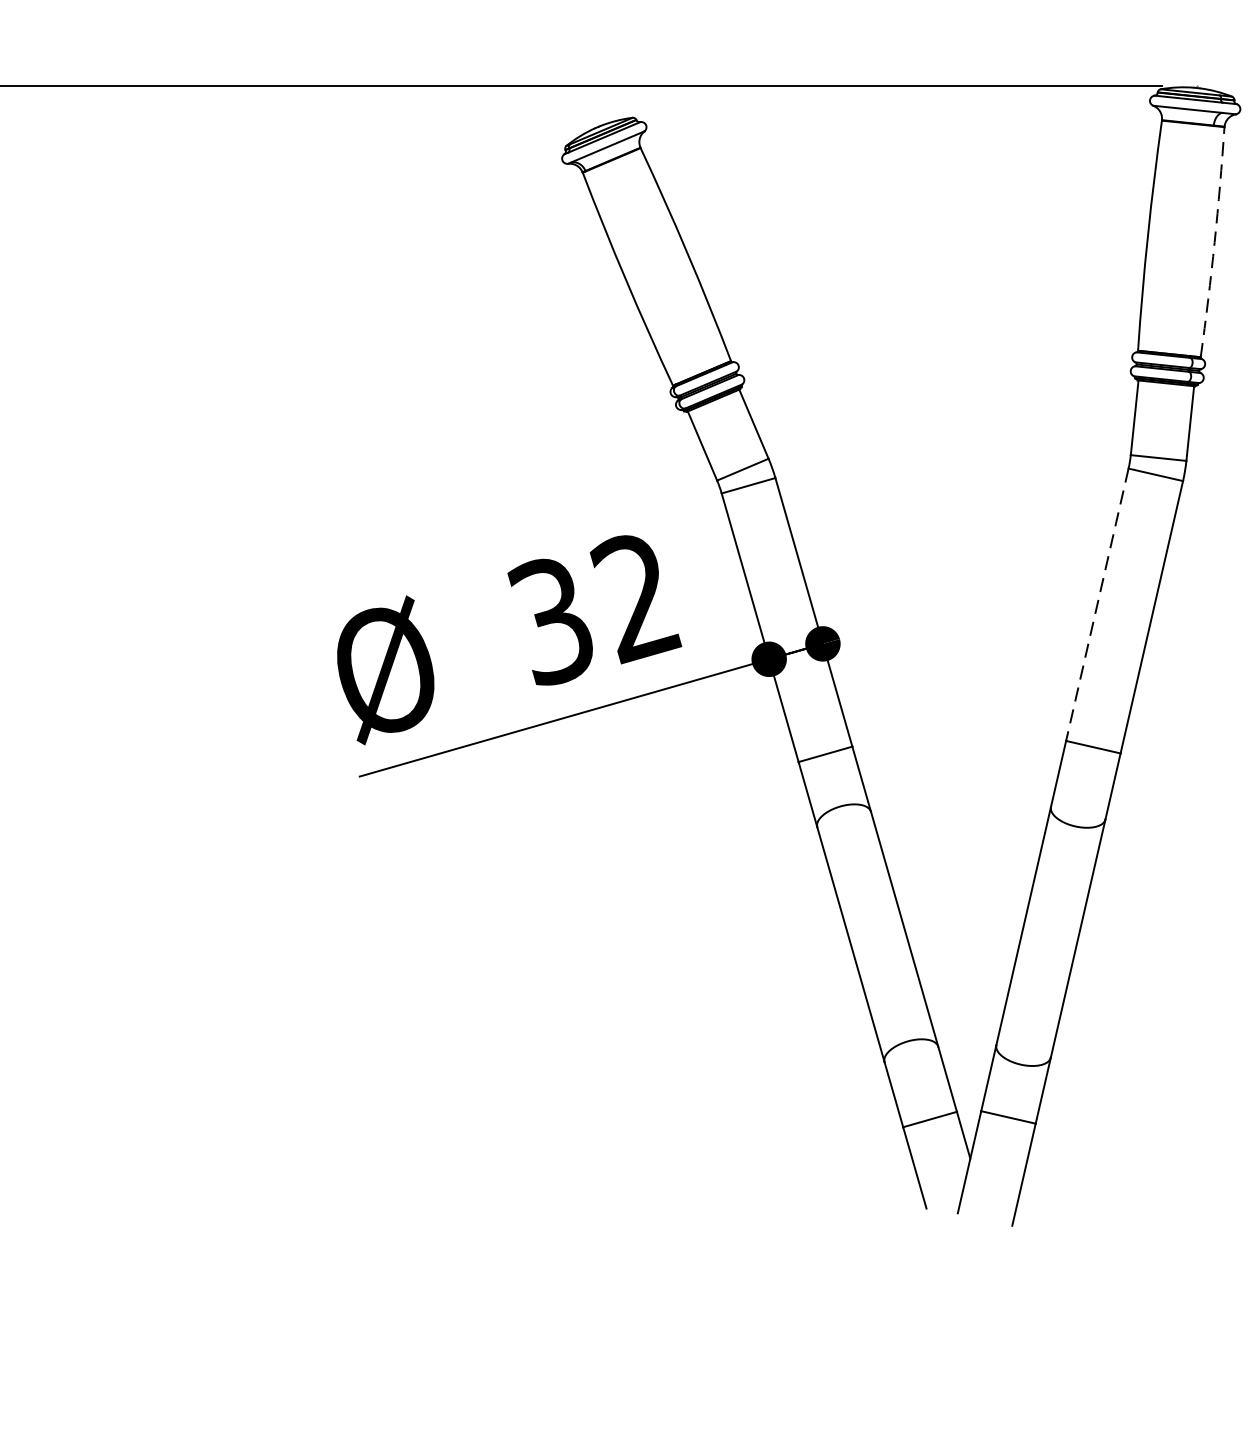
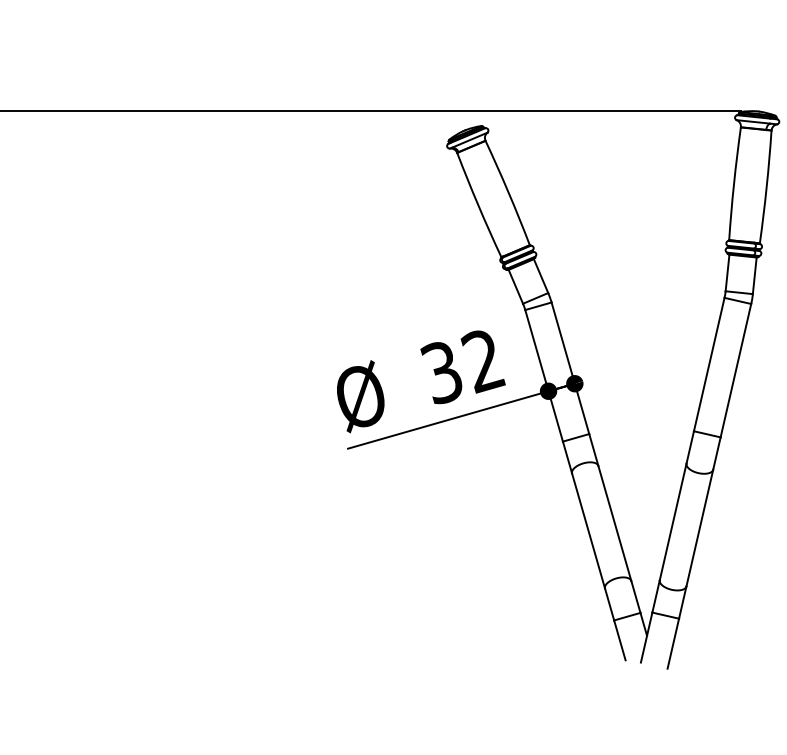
arc: (1214, 243) -> (766, 187), dashed -> solid
line: (1097, 606) -> (709, 365), dashed -> solid

